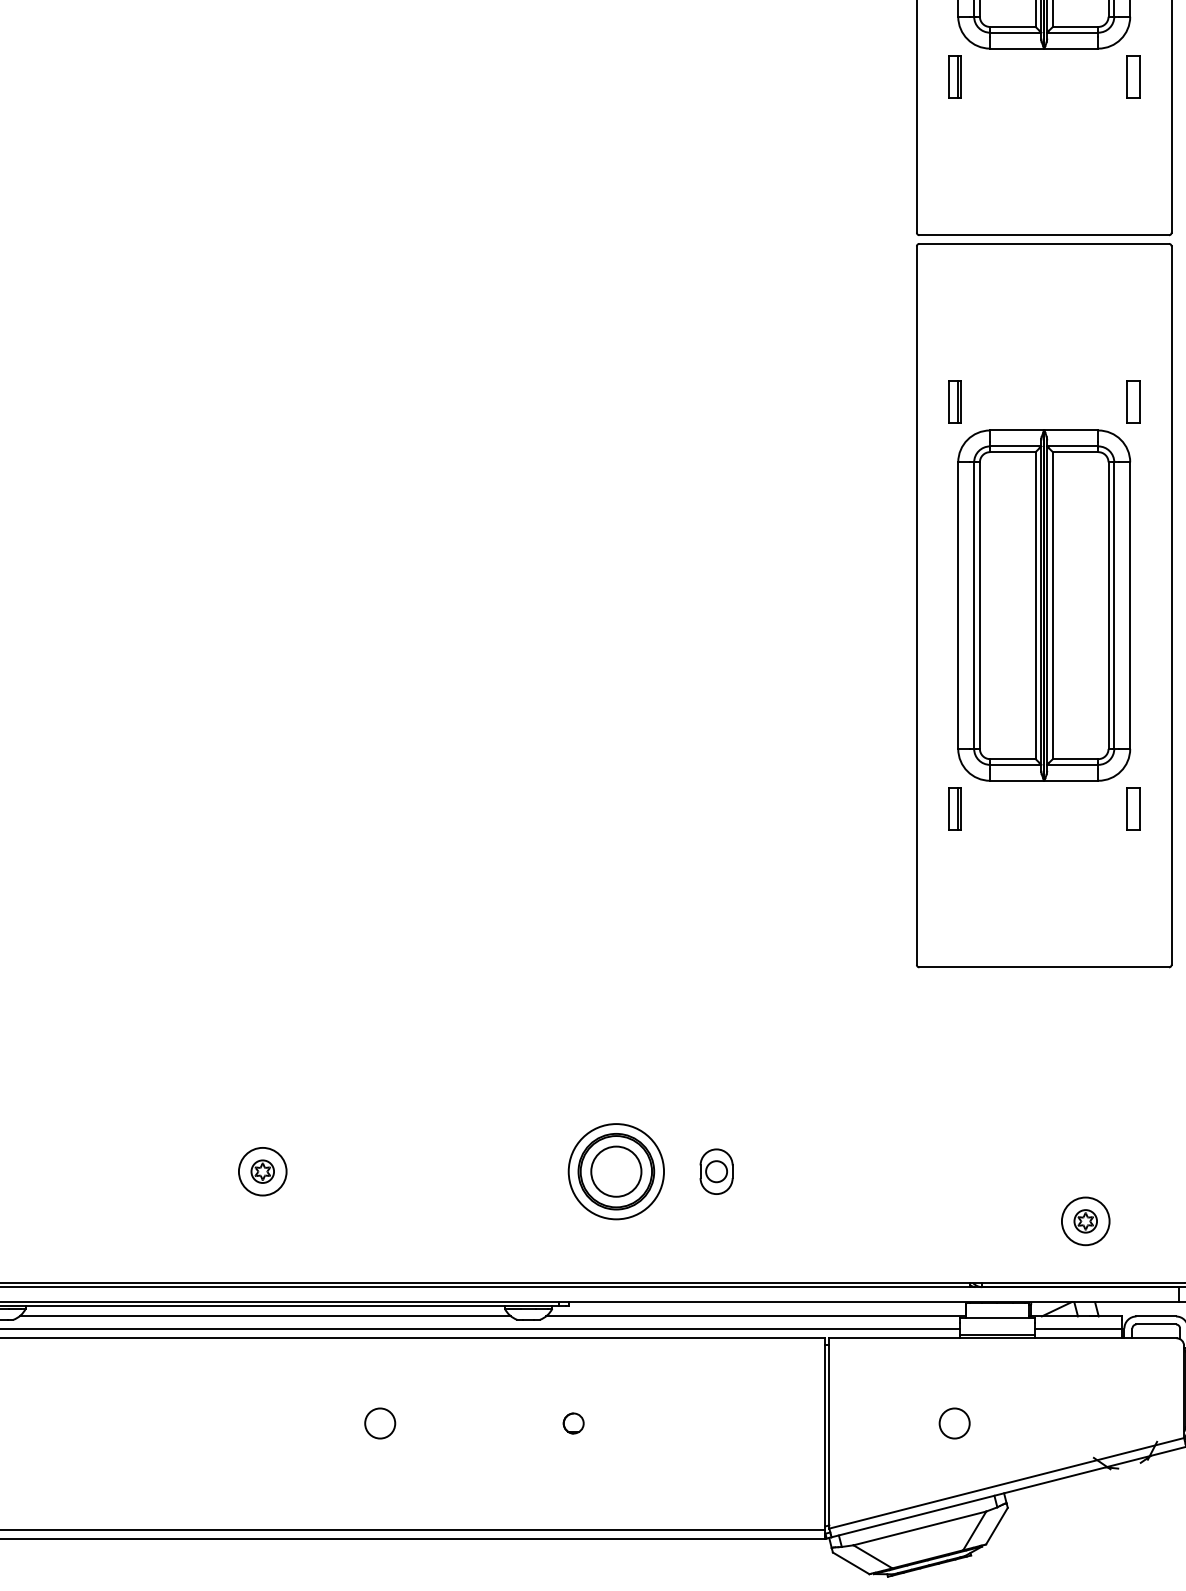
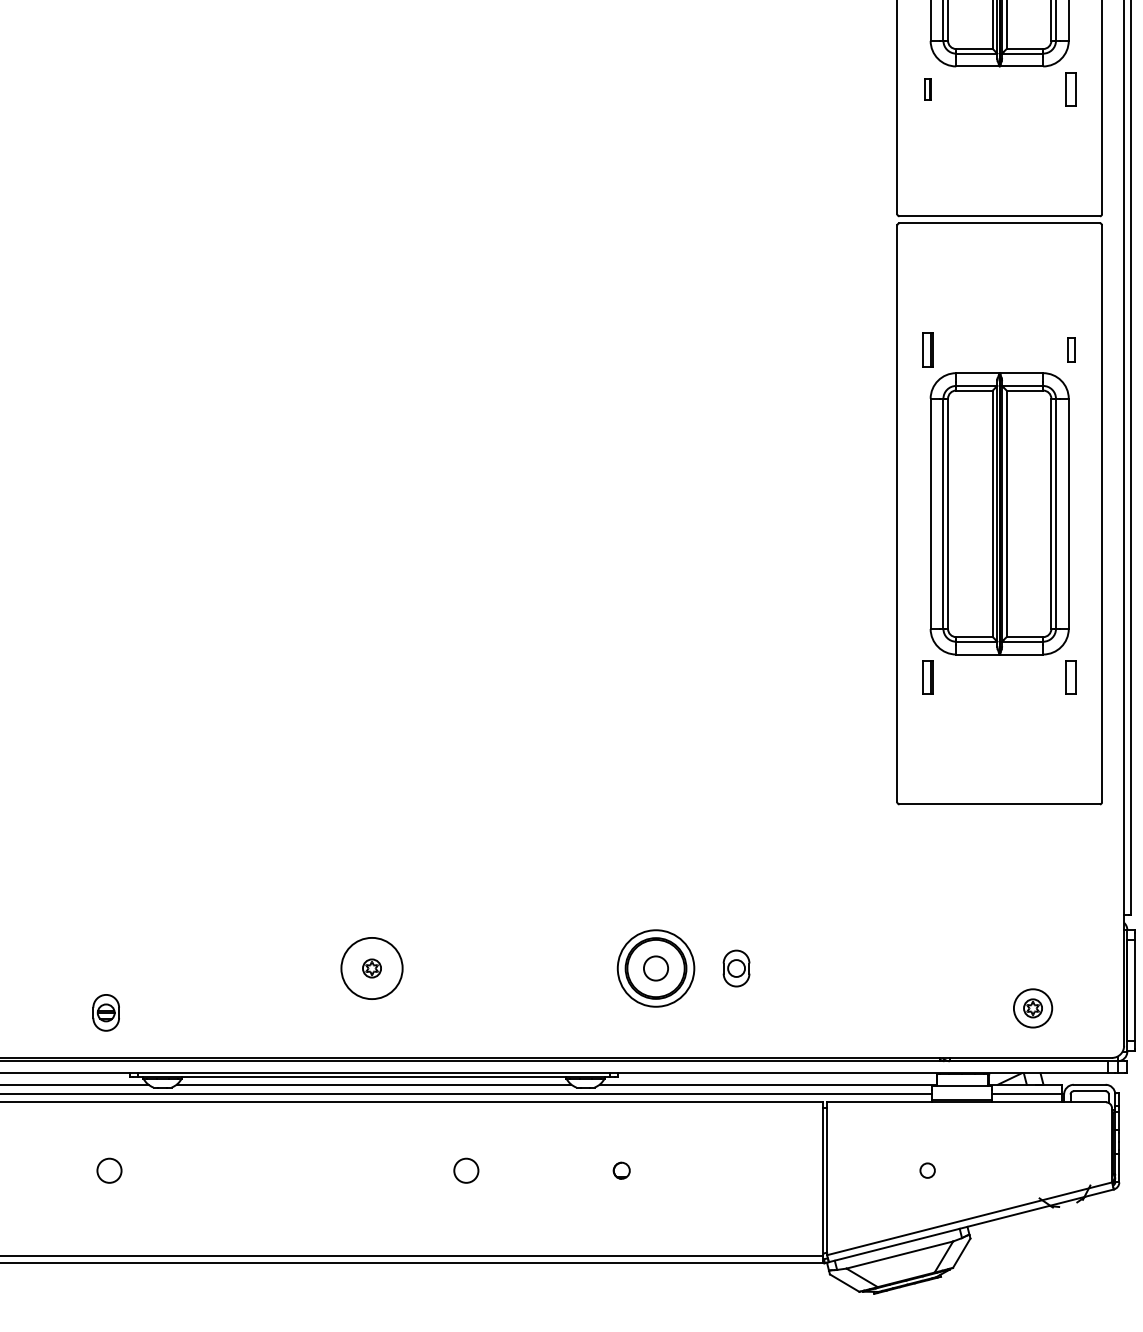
part: (954, 77) -> (927, 89), size x0.6
part: (1132, 401) -> (1070, 349), size x0.7
circle: (262, 1171) -> (371, 968), size x1.6
circle: (615, 1171) -> (655, 968), size x0.6
circle: (954, 1423) -> (927, 1170), size x0.6

